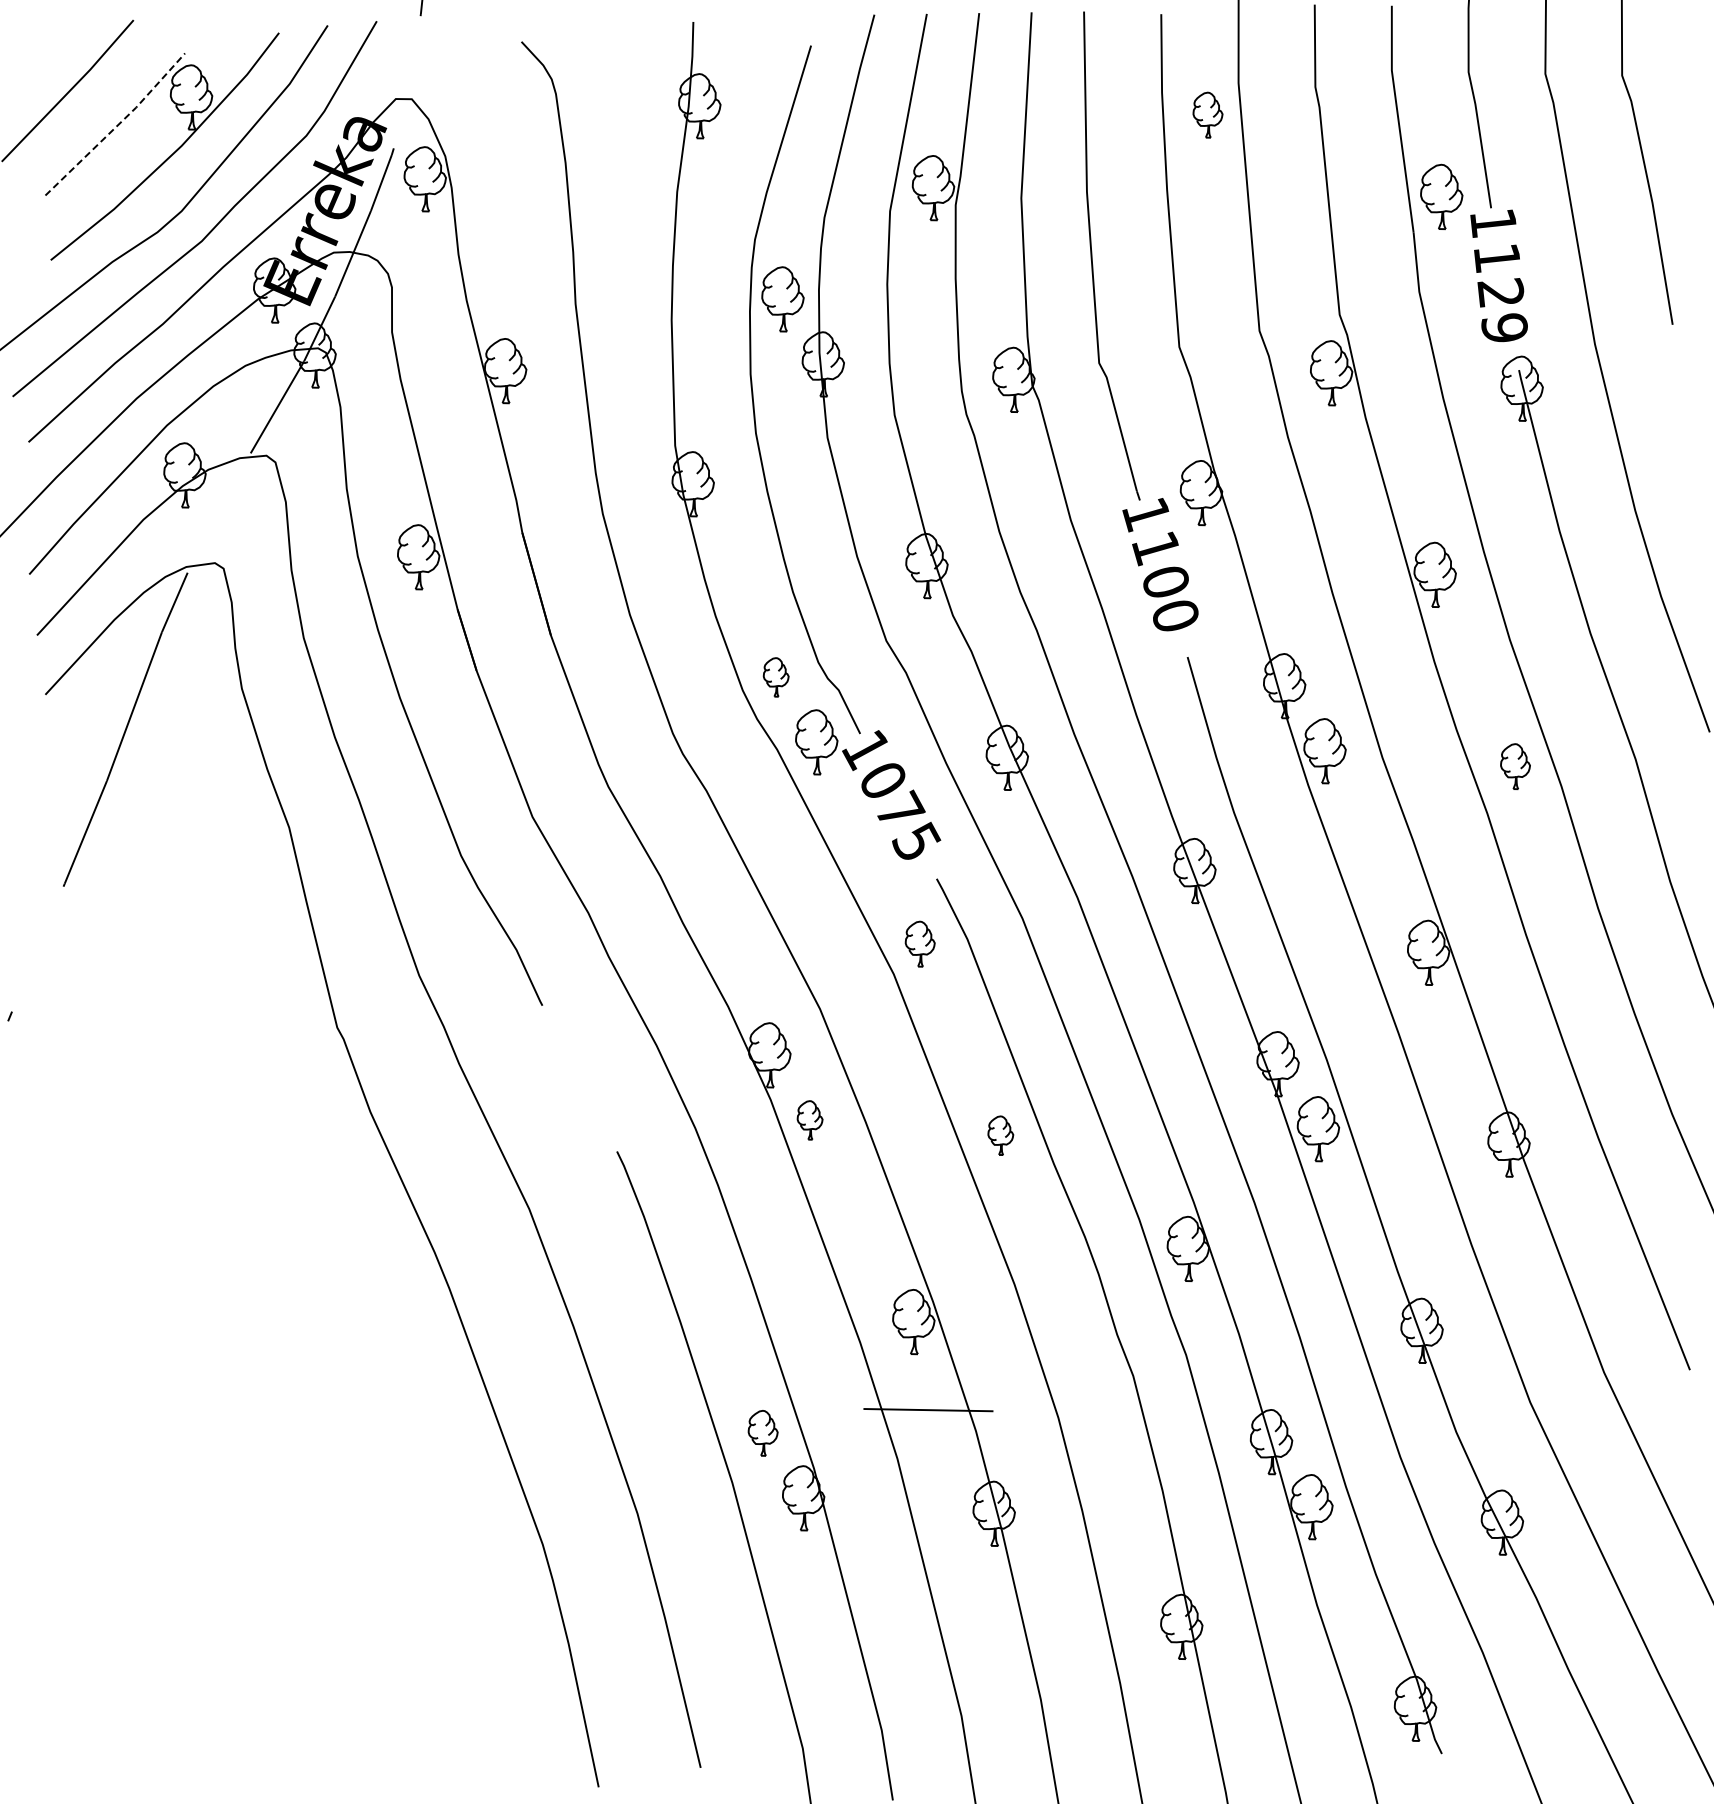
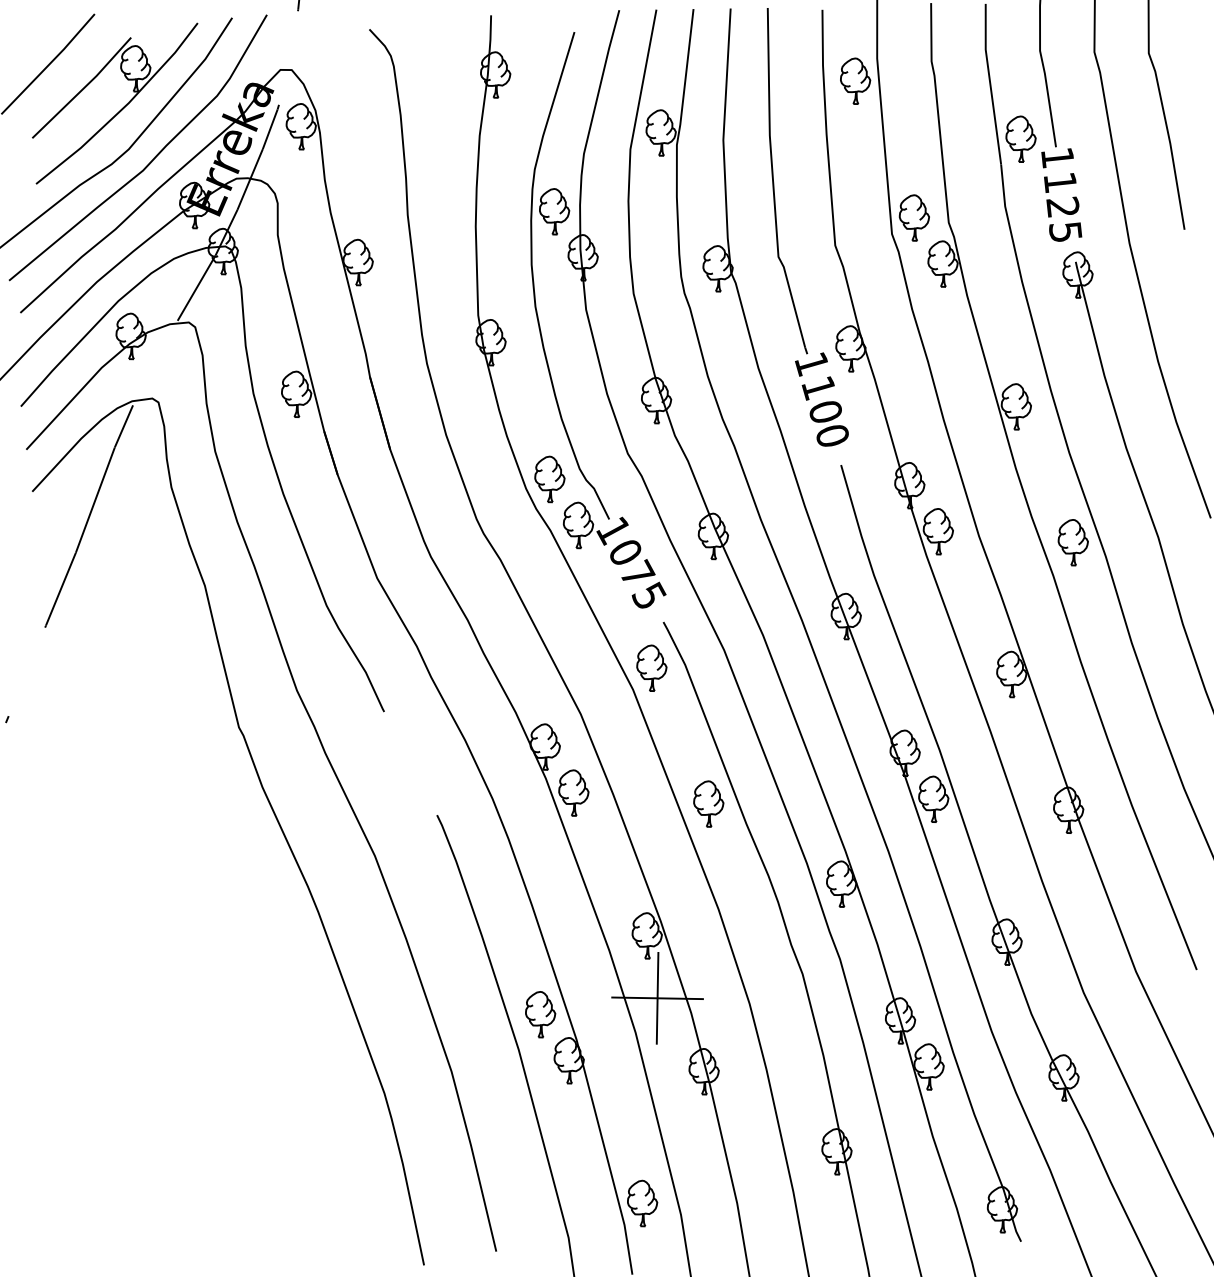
part: (1207, 115) -> (855, 81), size x1.43
line: (117, 125) -> (83, 88), dashed -> solid
part: (1290, 308) -> (913, 218), added
text: (1504, 327) -> (1065, 231), 1129 -> 1125
part: (775, 677) -> (549, 479), size x1.67
part: (1515, 766) -> (1073, 542), size x1.43
part: (919, 944) -> (651, 668), size x1.43
part: (809, 1120) -> (573, 793), size x1.67
part: (1000, 1135) -> (708, 803), size x1.67
line: (928, 1410) -> (657, 998), added
part: (762, 1433) -> (540, 1014), size x1.43
part: (906, 1699) -> (642, 1203), added

